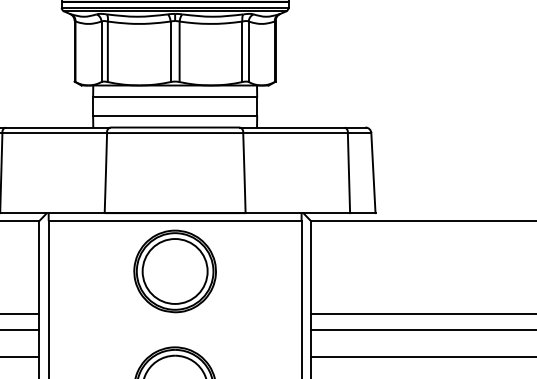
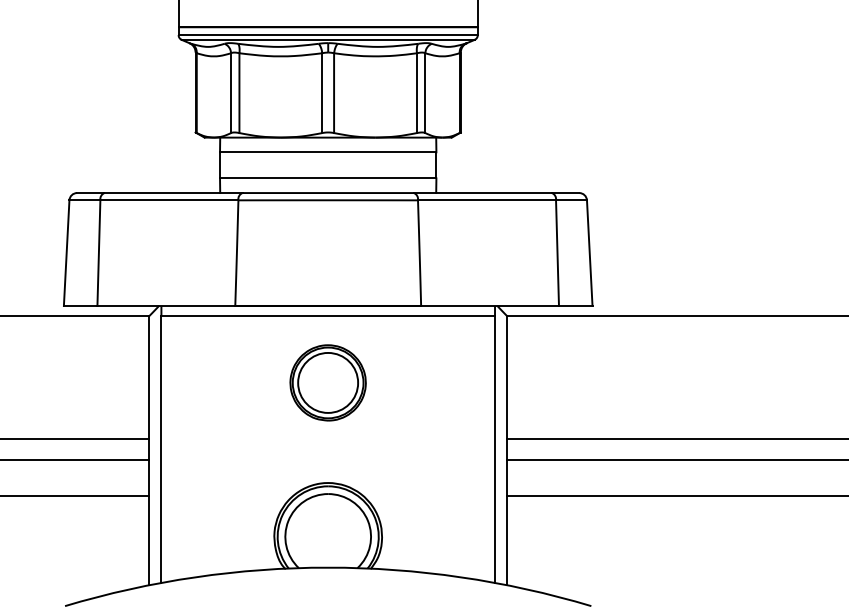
part: (174, 271) -> (327, 382), size x0.7

